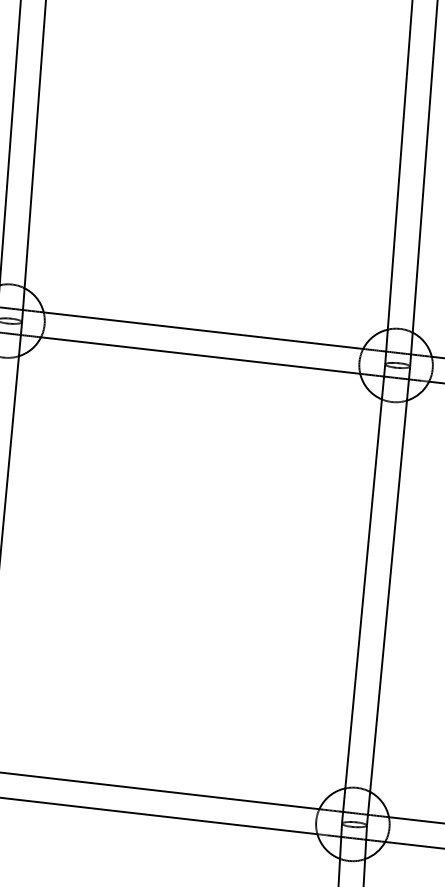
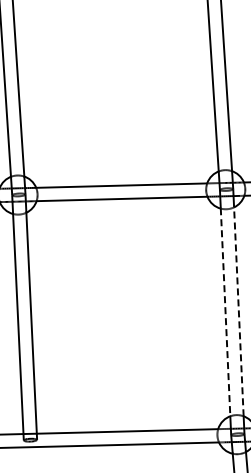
line: (363, 593) -> (225, 312), solid -> dashed
line: (387, 595) -> (238, 311), solid -> dashed

